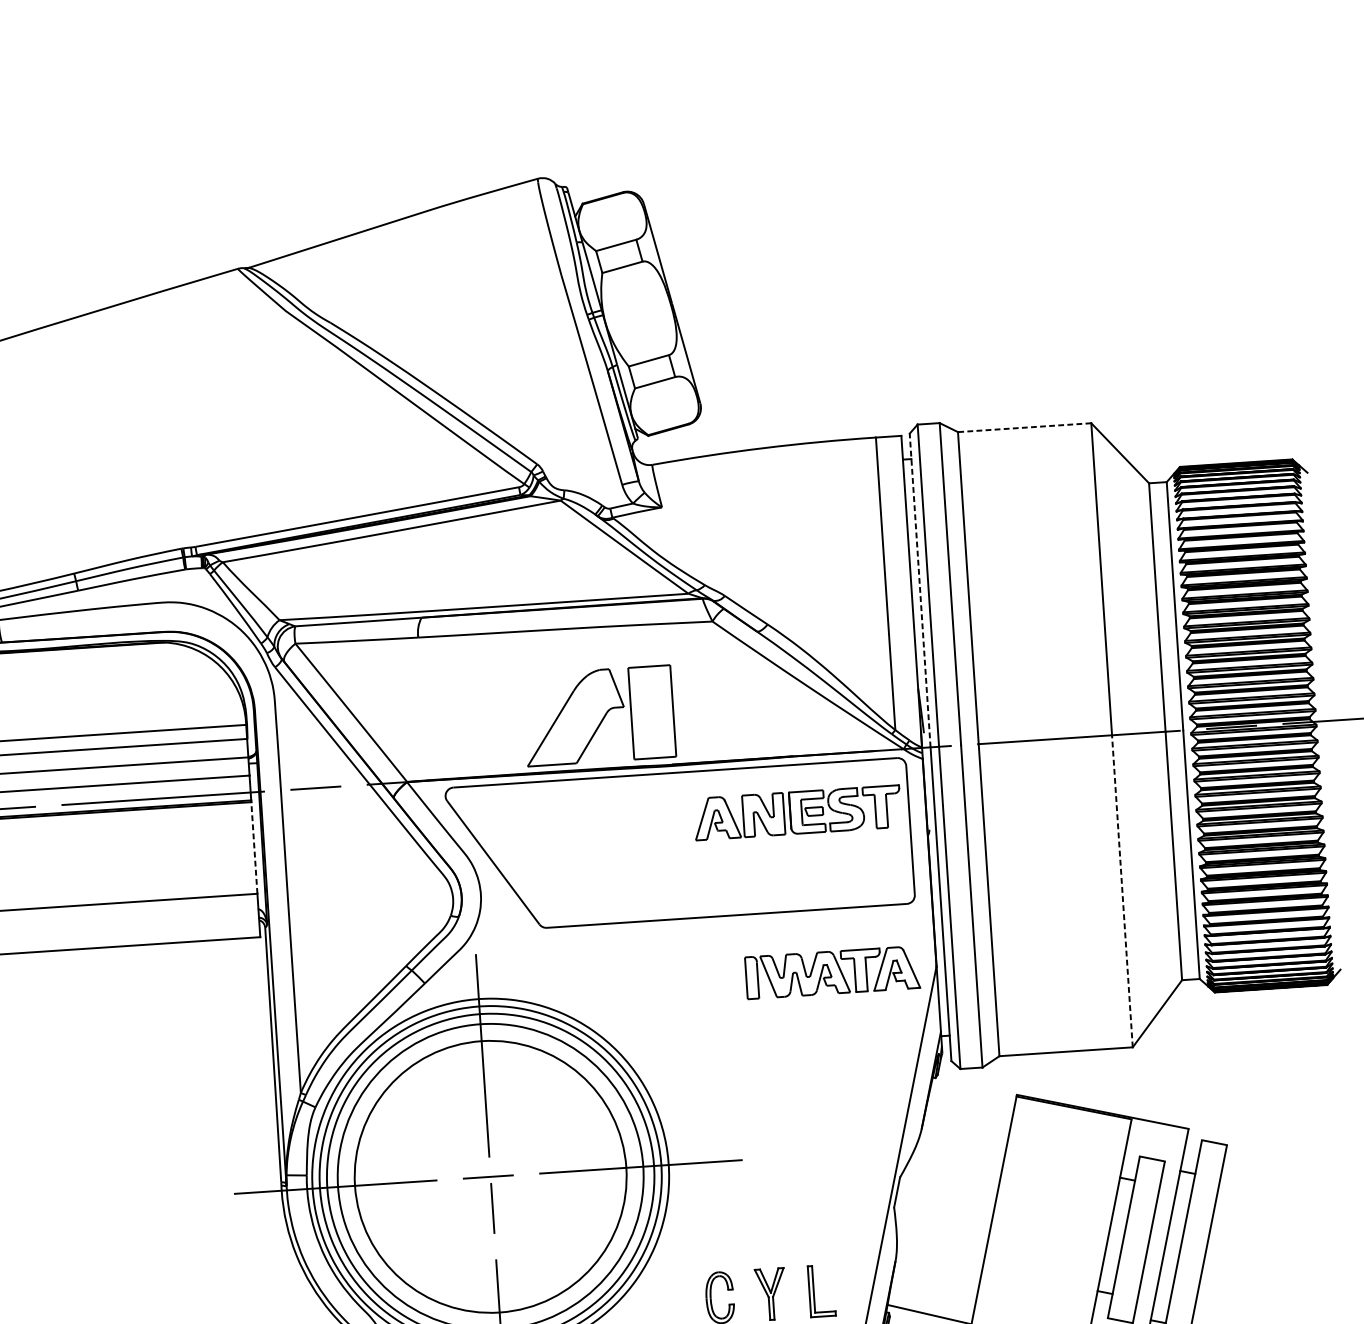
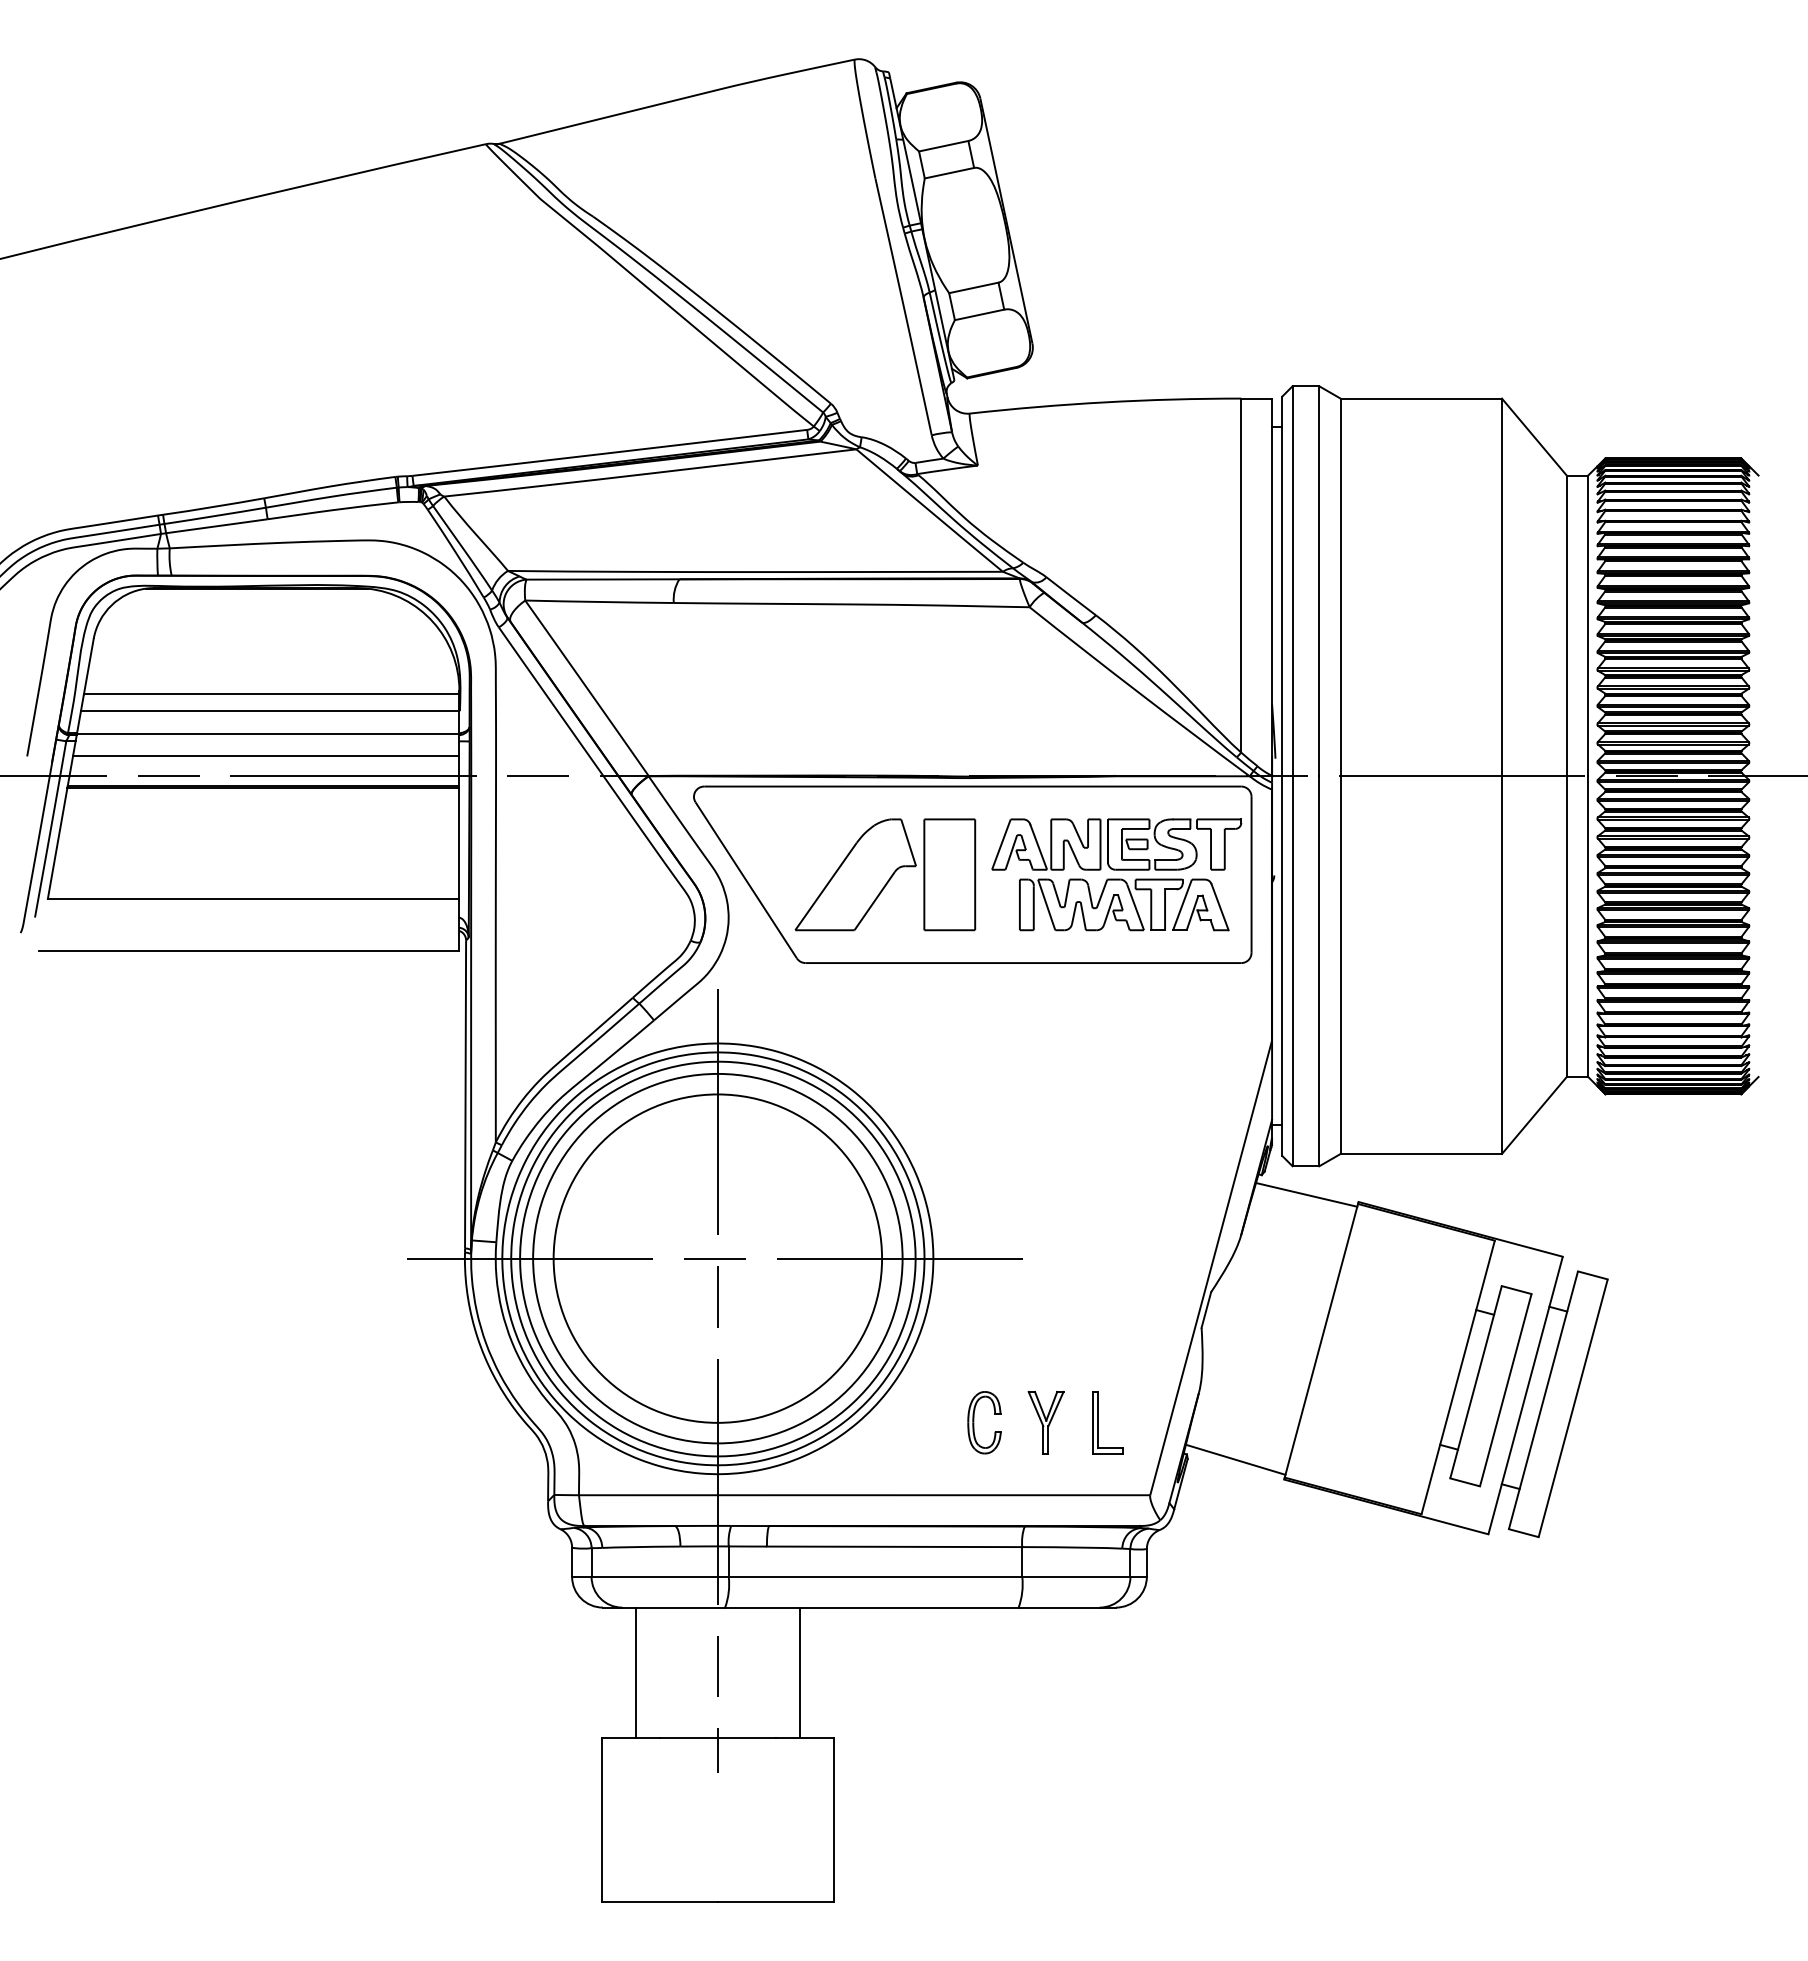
line: (1024, 427) -> (1421, 398), dashed -> solid
line: (920, 590) -> (1282, 586), dashed -> solid
part: (599, 715) -> (885, 874), moved
line: (254, 847) -> (459, 842), dashed -> solid
line: (1122, 891) -> (1501, 965), dashed -> solid
part: (832, 972) -> (1124, 904), moved
line: (973, 1091) -> (1306, 1194), added

